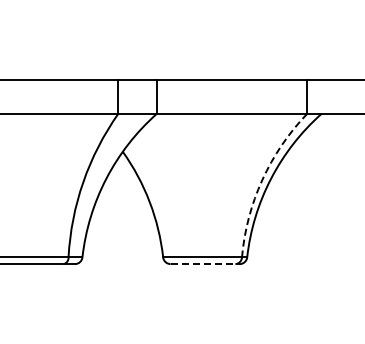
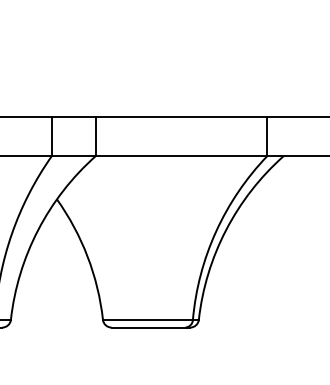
arc: (262, 179) -> (216, 231), dashed -> solid
line: (205, 264) -> (151, 327), dashed -> solid

